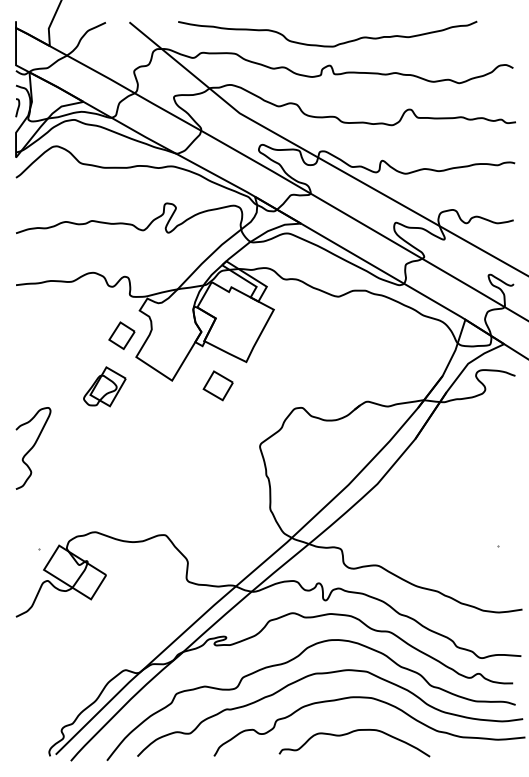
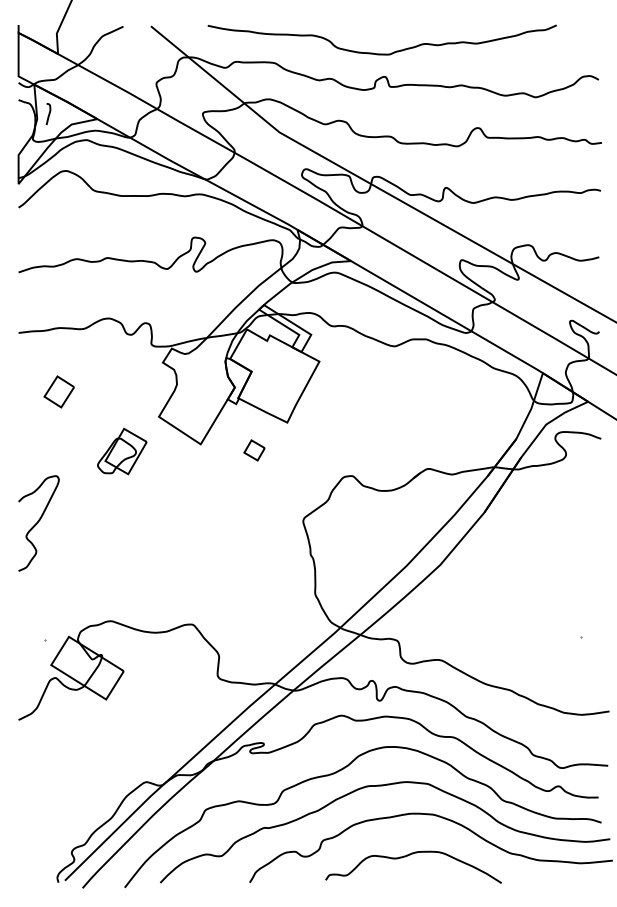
curve: (17, 108) -> (48, 114), moved
part: (121, 335) -> (58, 391), moved
part: (218, 385) -> (254, 450), size x0.6

